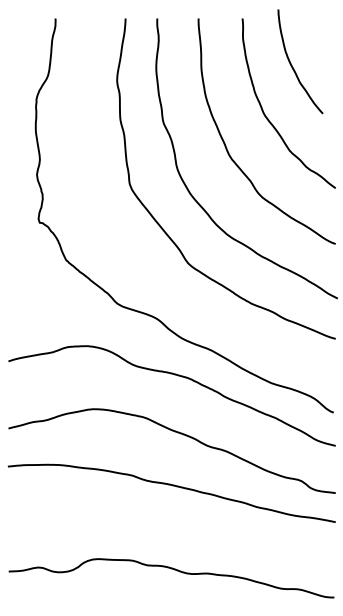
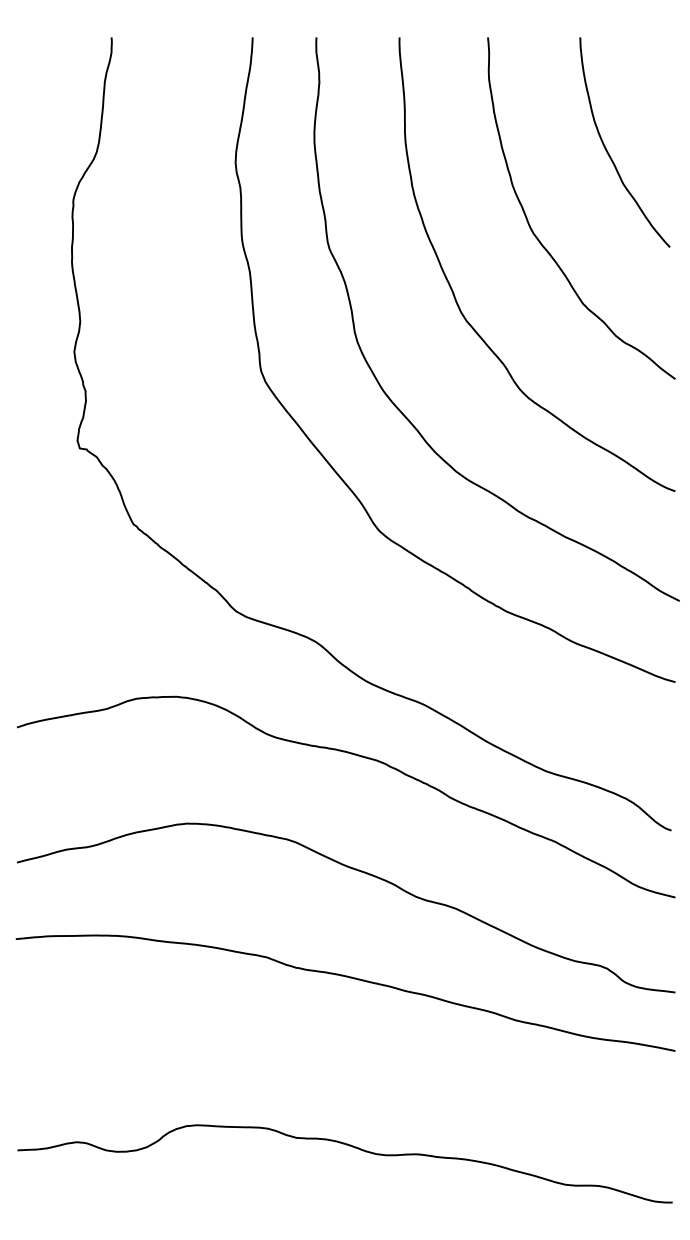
curve: (292, 65) -> (608, 150), moved

